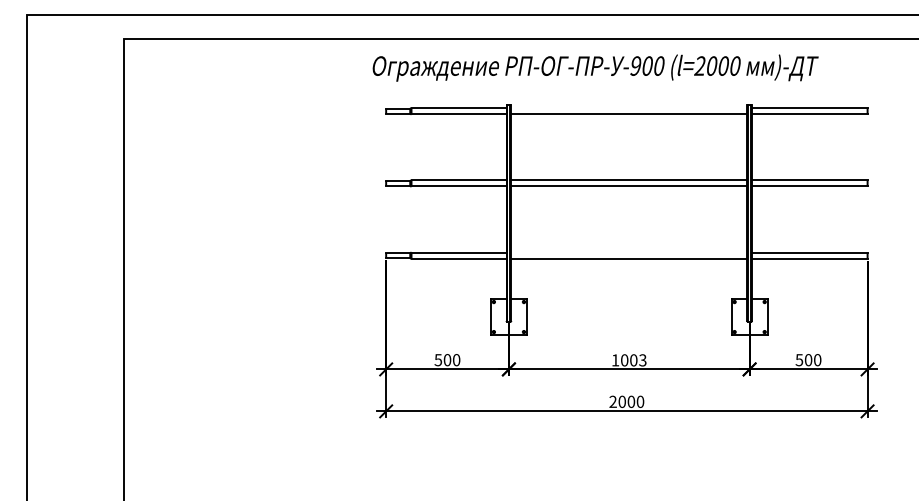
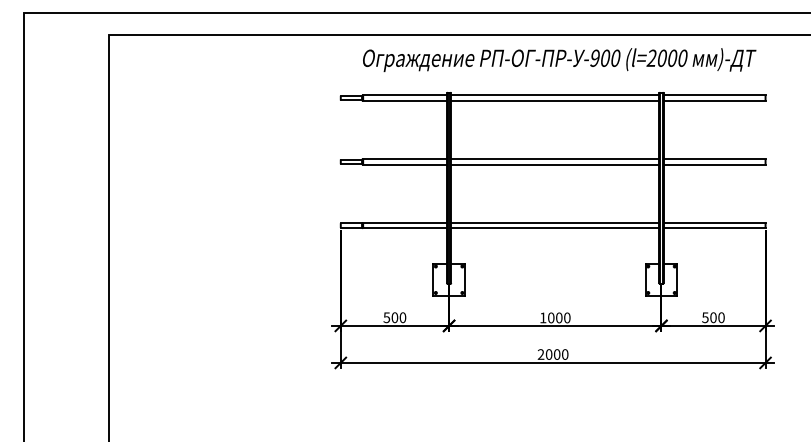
text: (595, 68) -> (559, 60), moved
line: (629, 108) -> (555, 95), added
line: (629, 252) -> (555, 222), added
text: (643, 359) -> (567, 317), 1003 -> 1000

